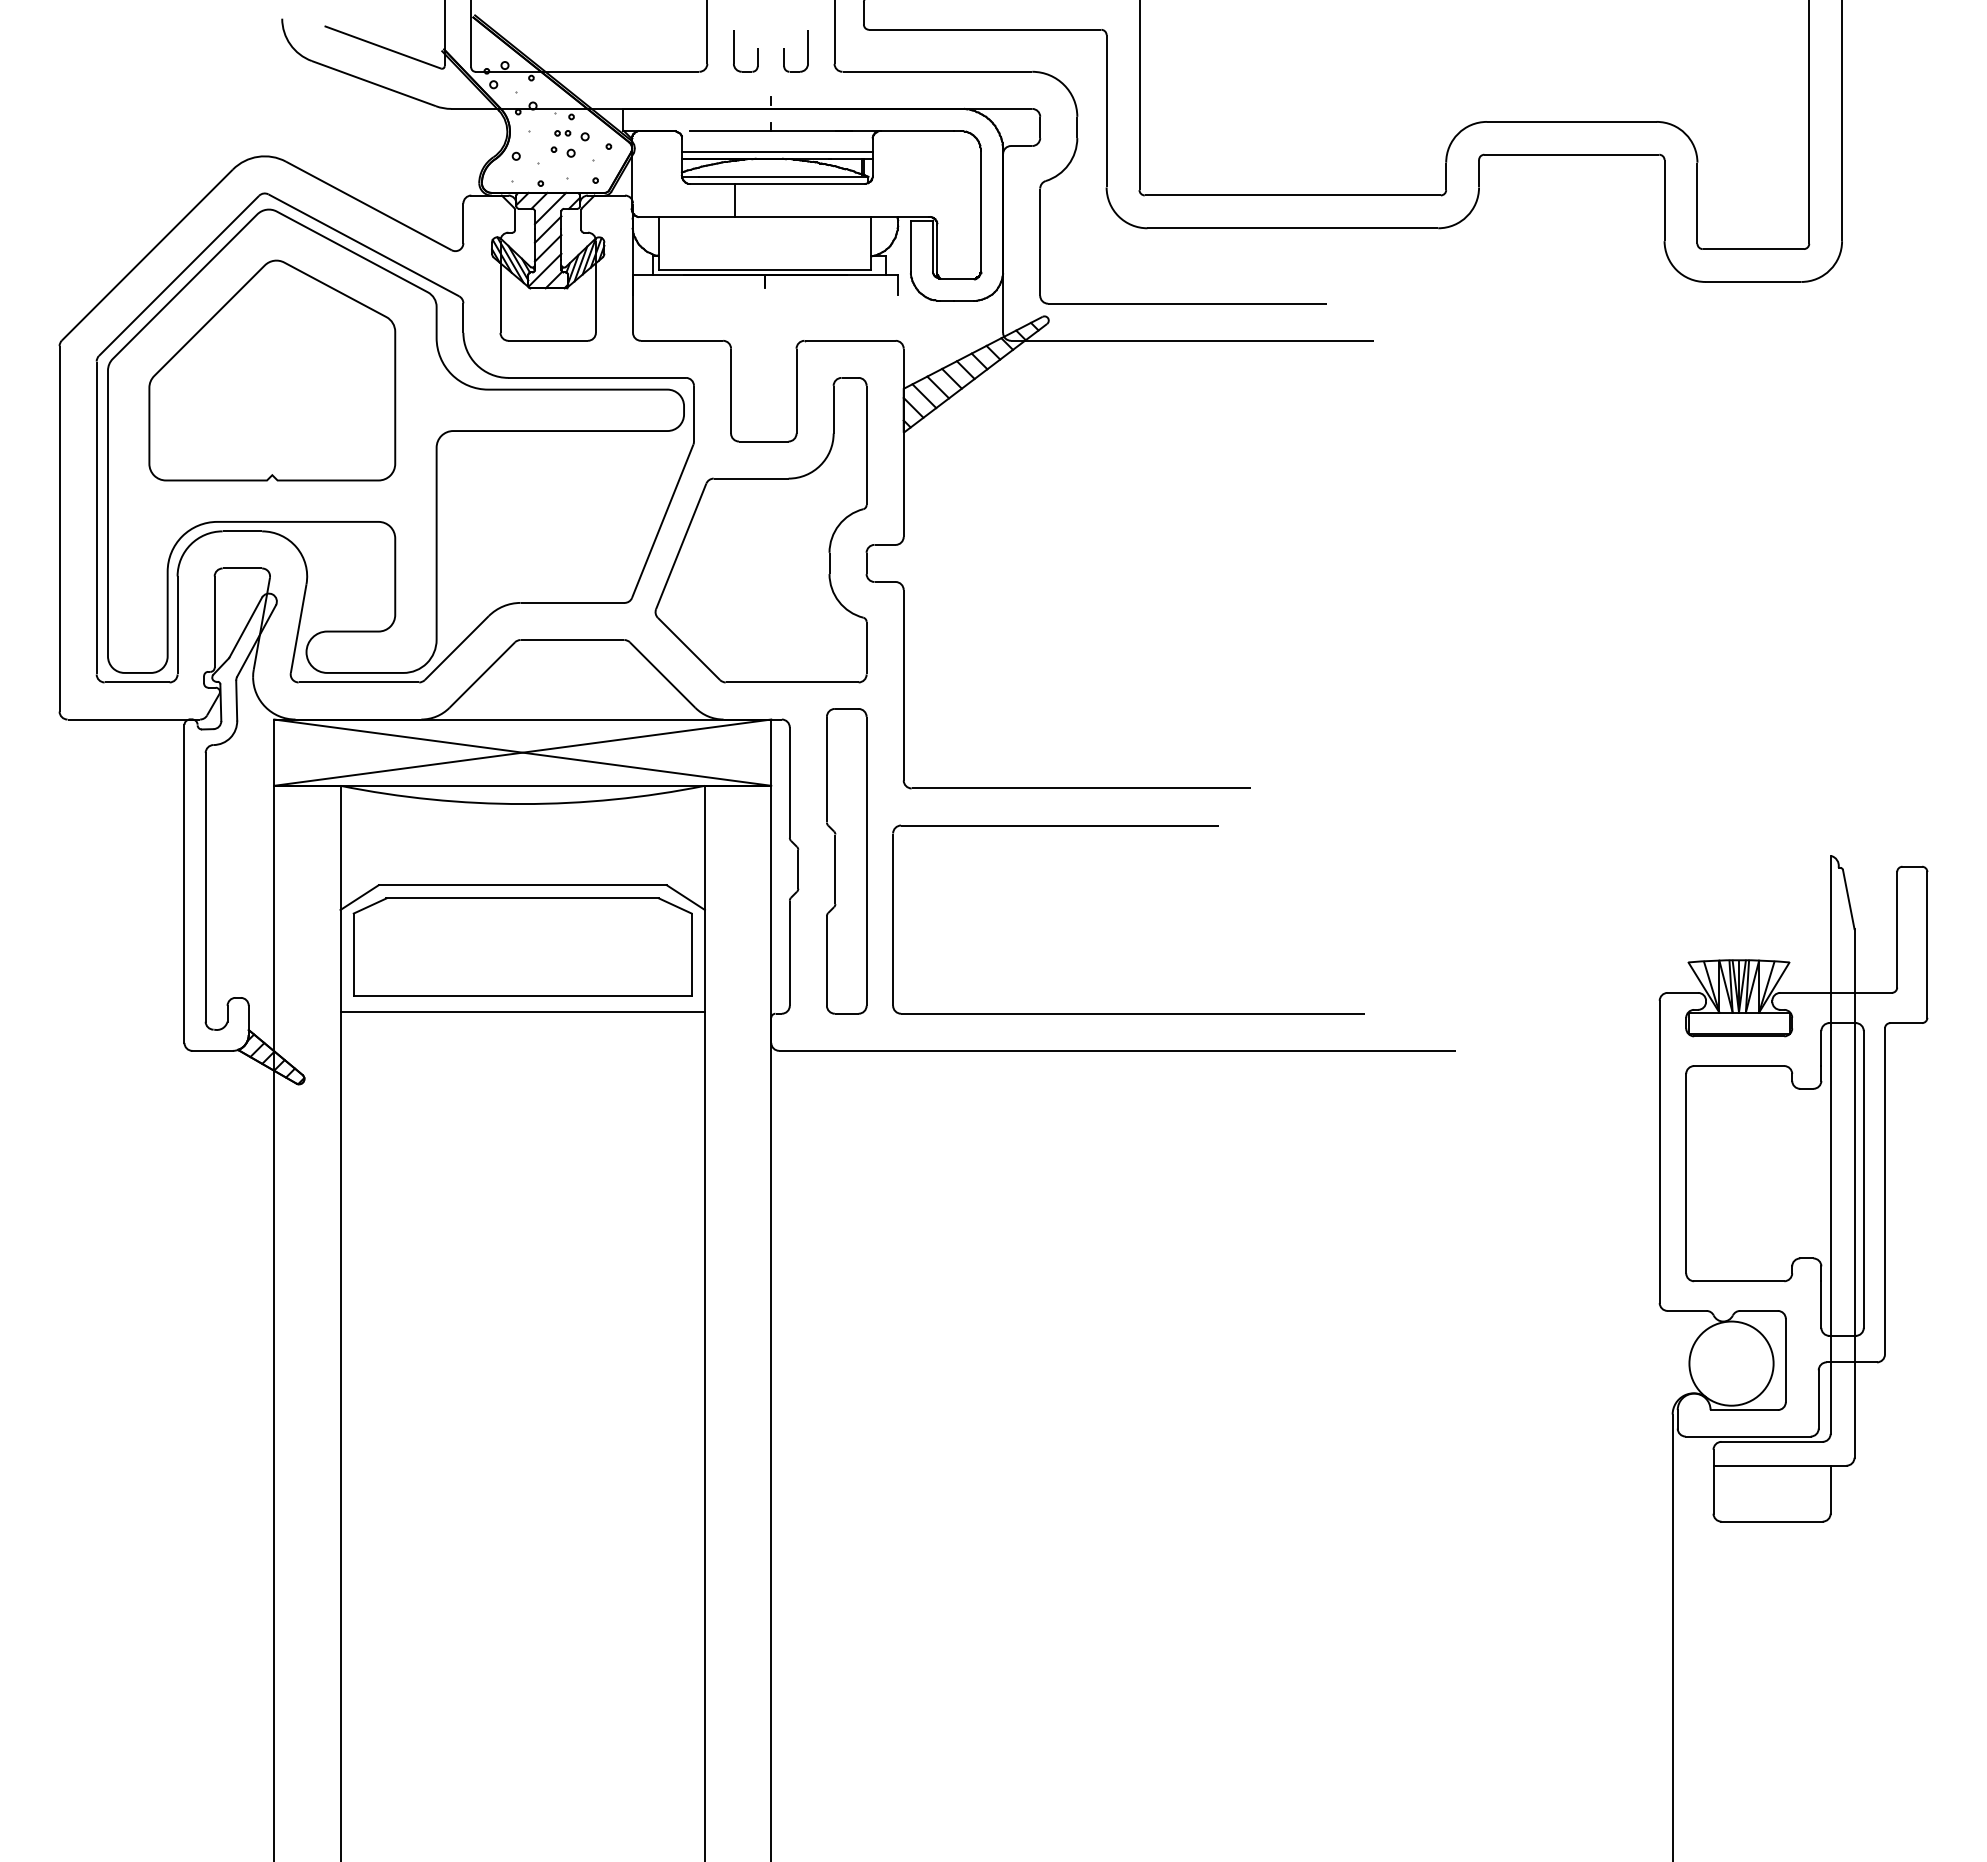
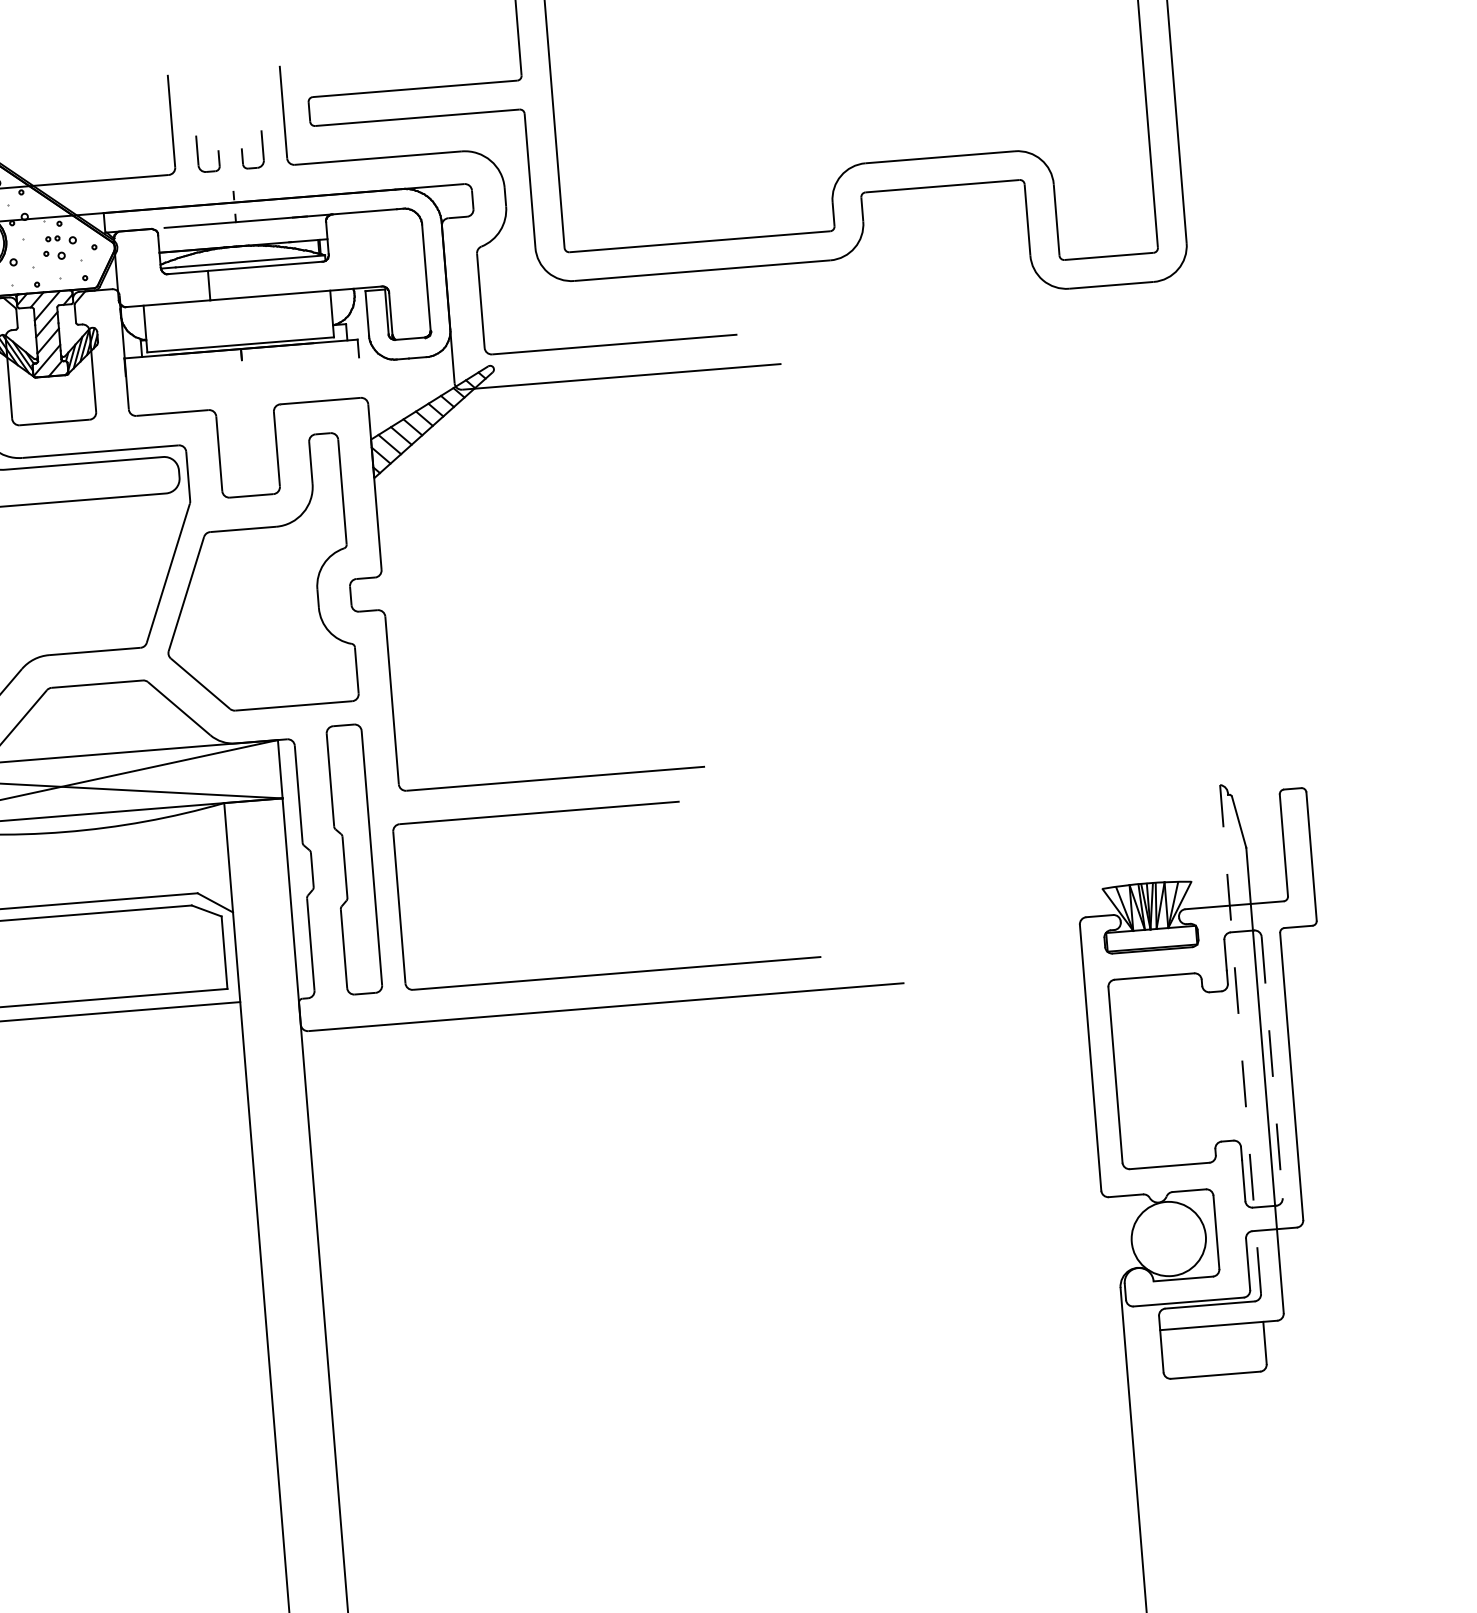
line: (776, 151) -> (242, 239), removed
line: (1830, 1144) -> (1240, 1039), solid -> dashed
line: (1863, 1179) -> (1271, 1067), solid -> dashed

